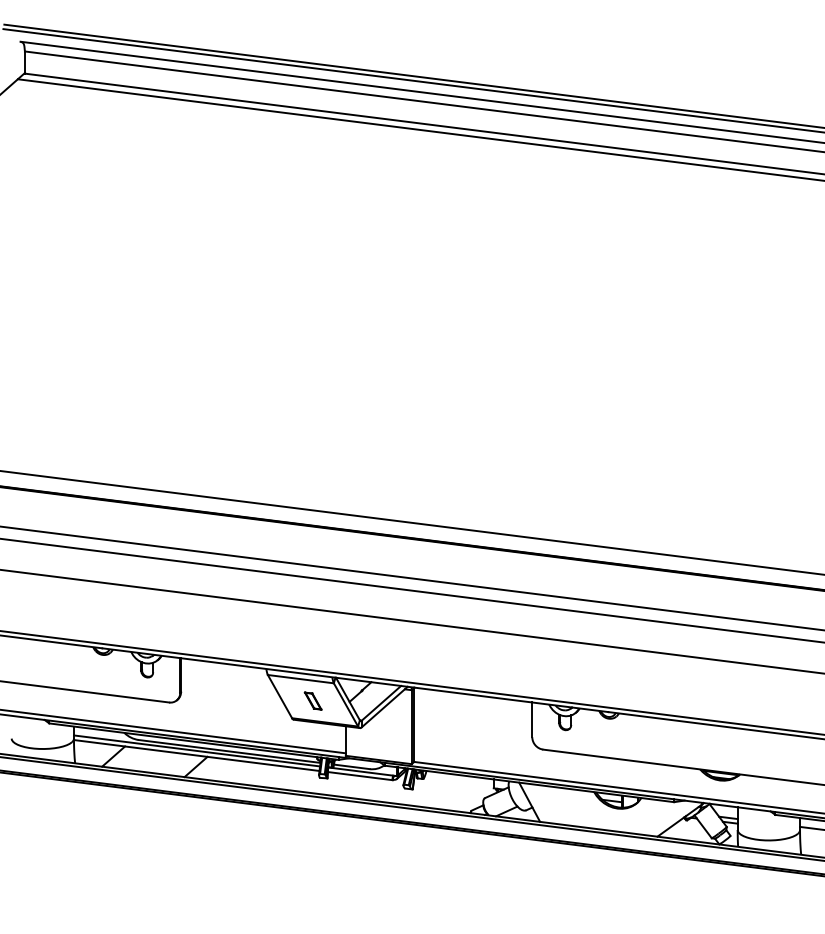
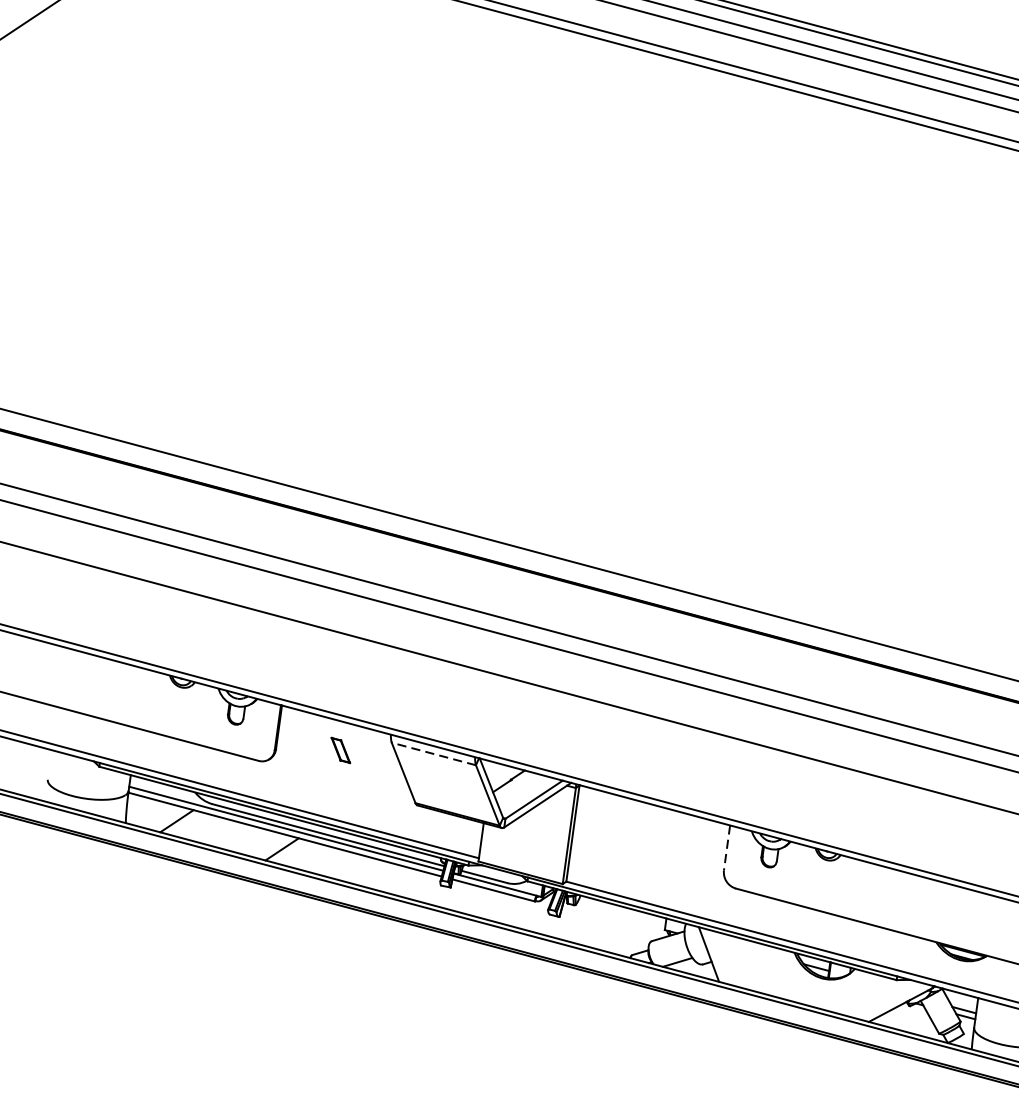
line: (300, 679) -> (433, 754), solid -> dashed
part: (312, 700) -> (340, 749), moved
line: (532, 720) -> (727, 848), solid -> dashed

